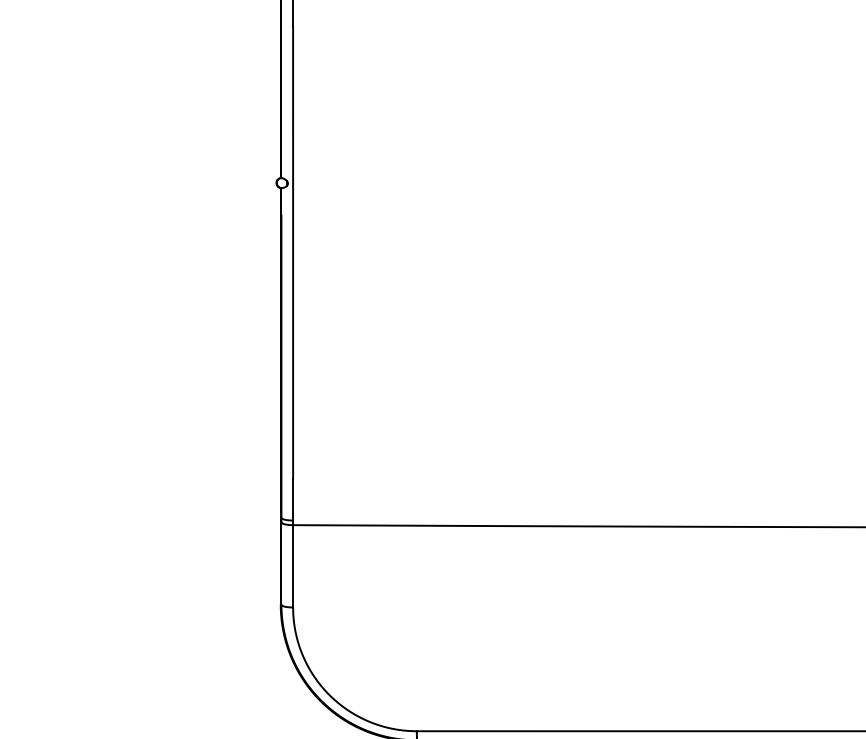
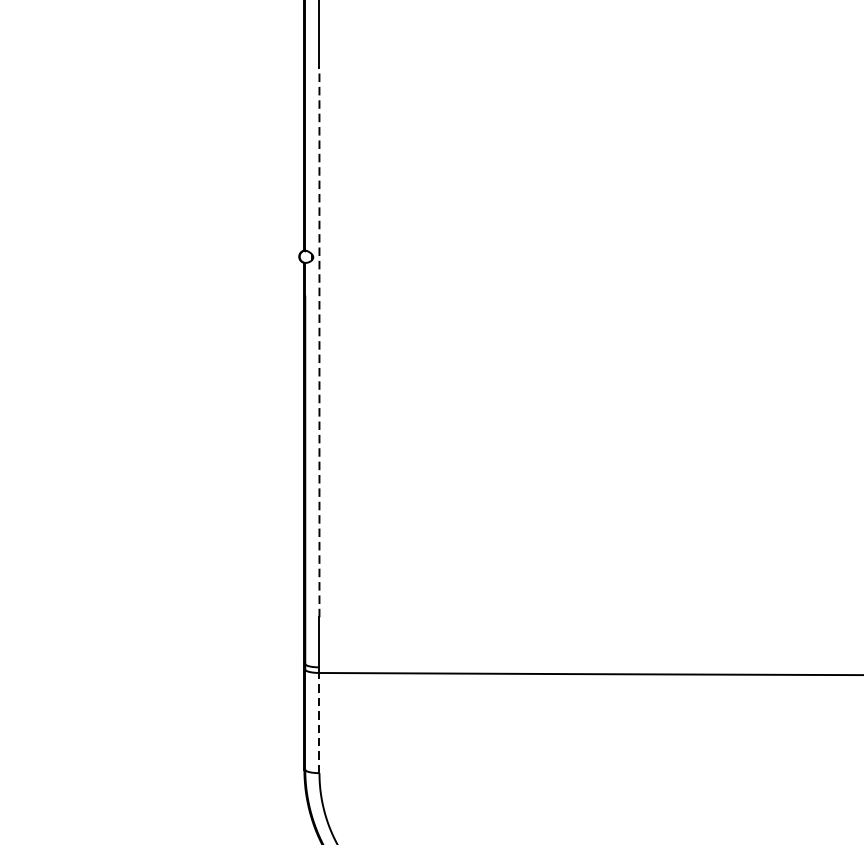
line: (293, 252) -> (319, 341), solid -> dashed
line: (293, 565) -> (319, 722), solid -> dashed

